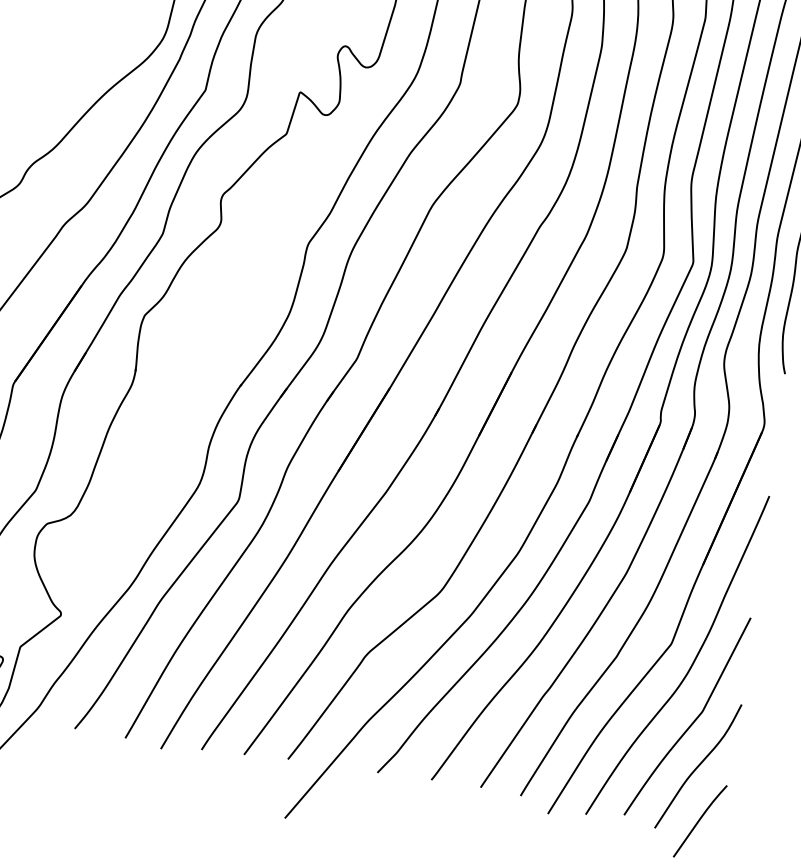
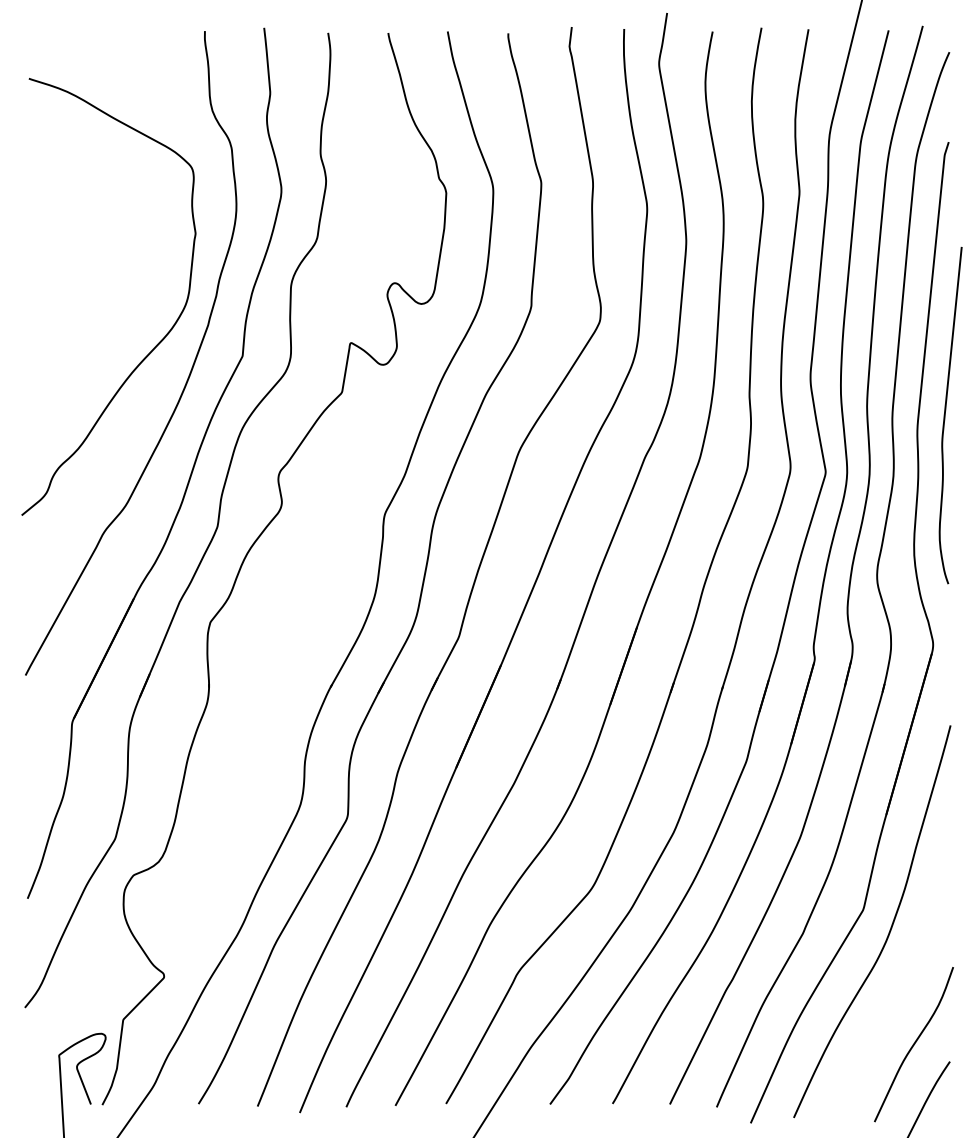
curve: (692, 721) -> (900, 994), removed

